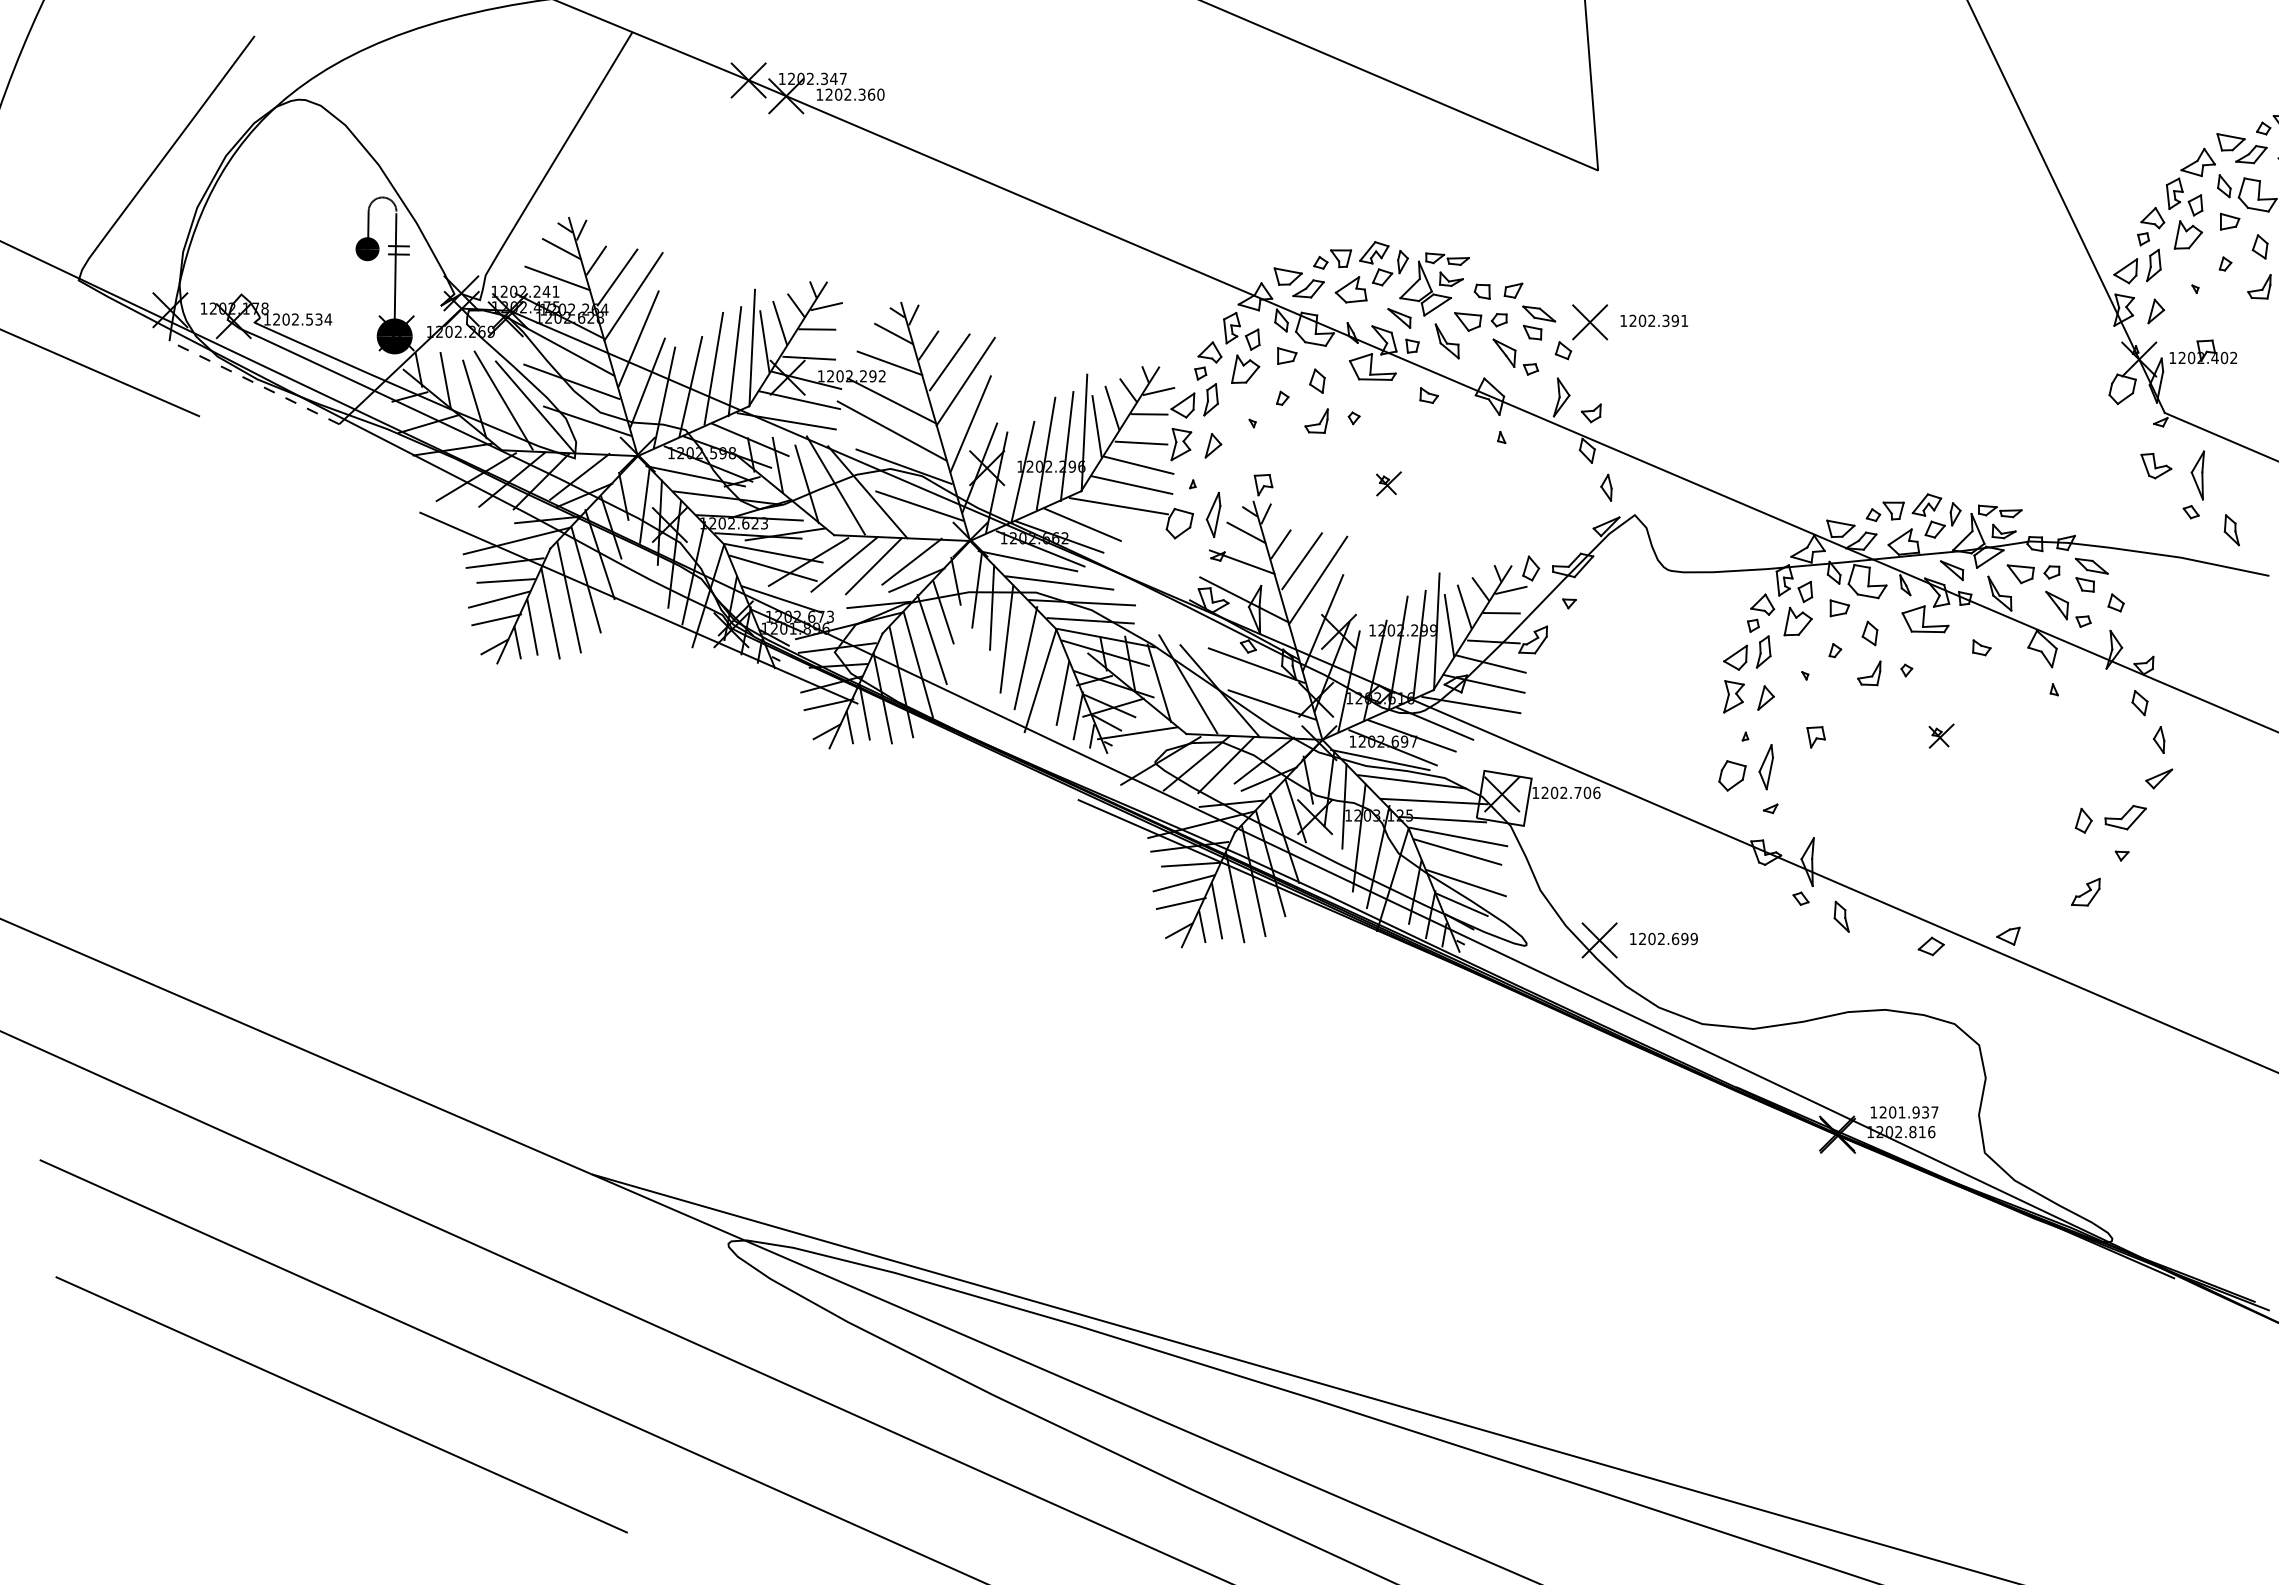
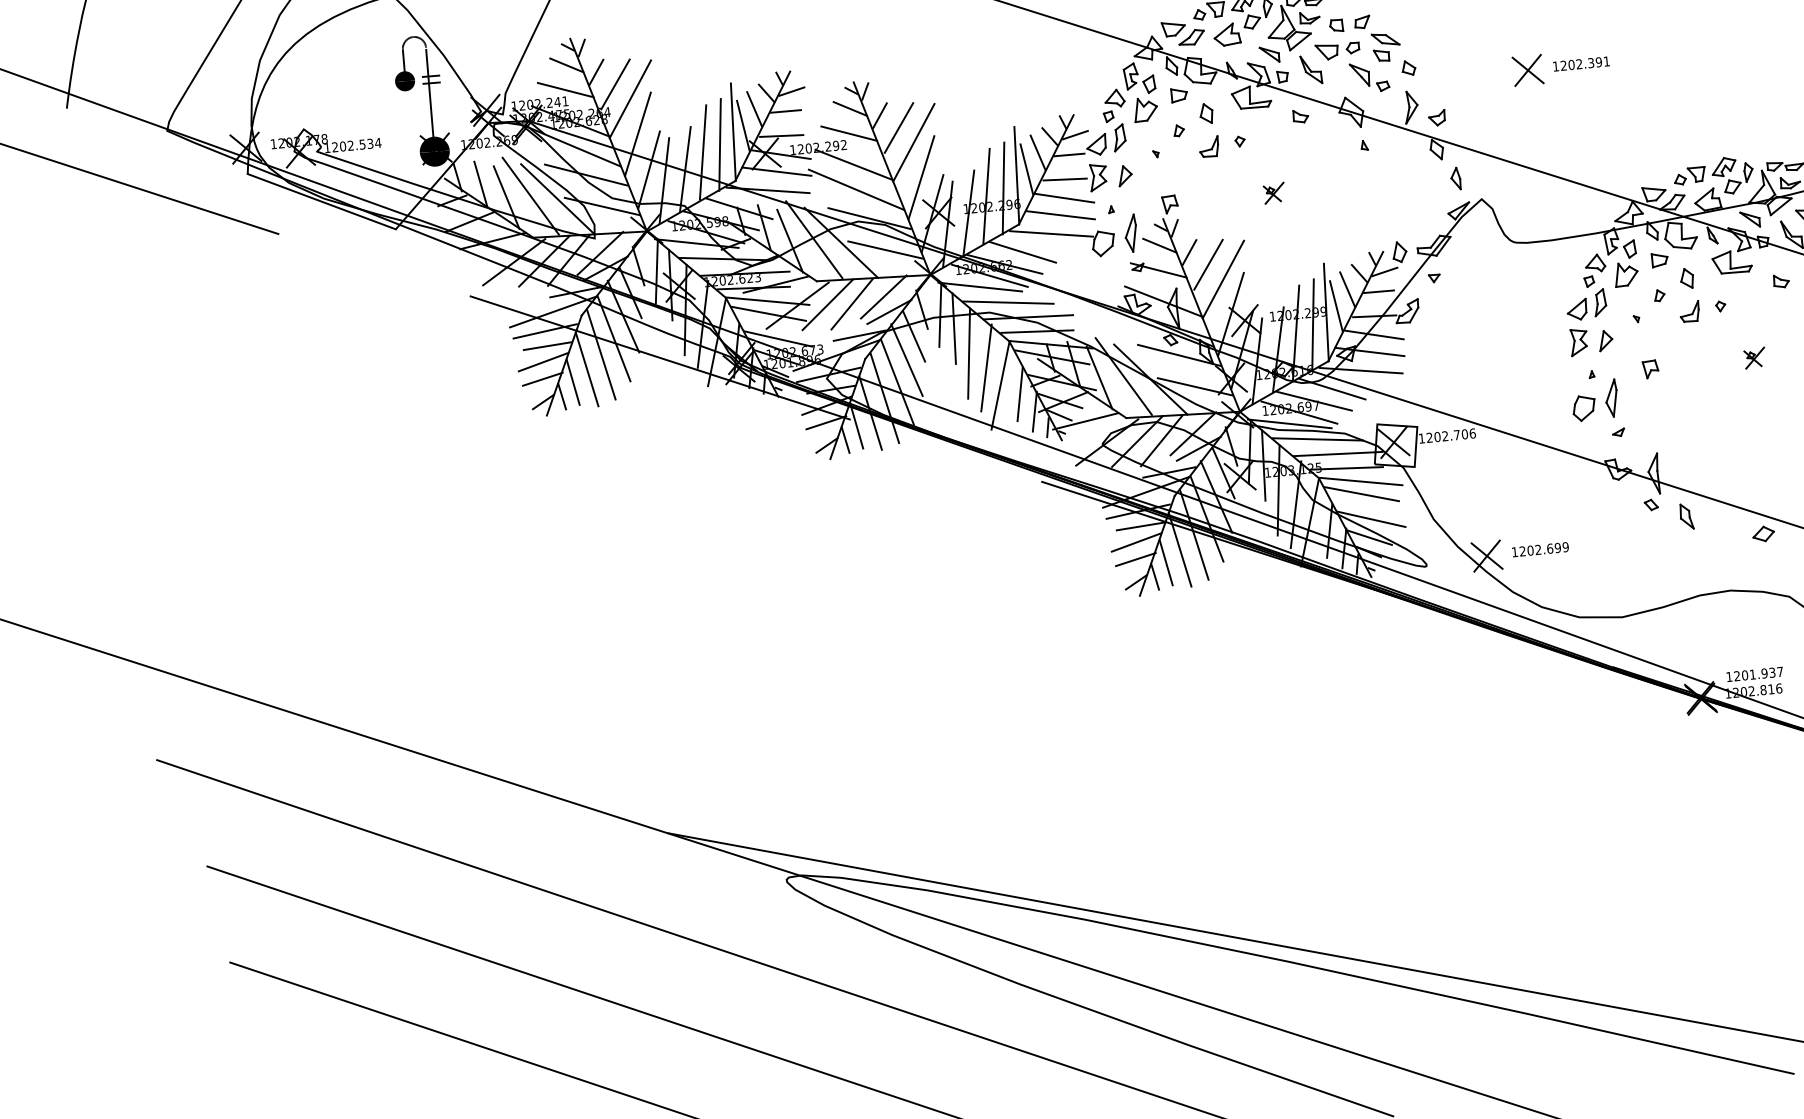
part: (1630, 322) -> (1561, 67), moved
line: (254, 382) -> (321, 201), dashed -> solid

